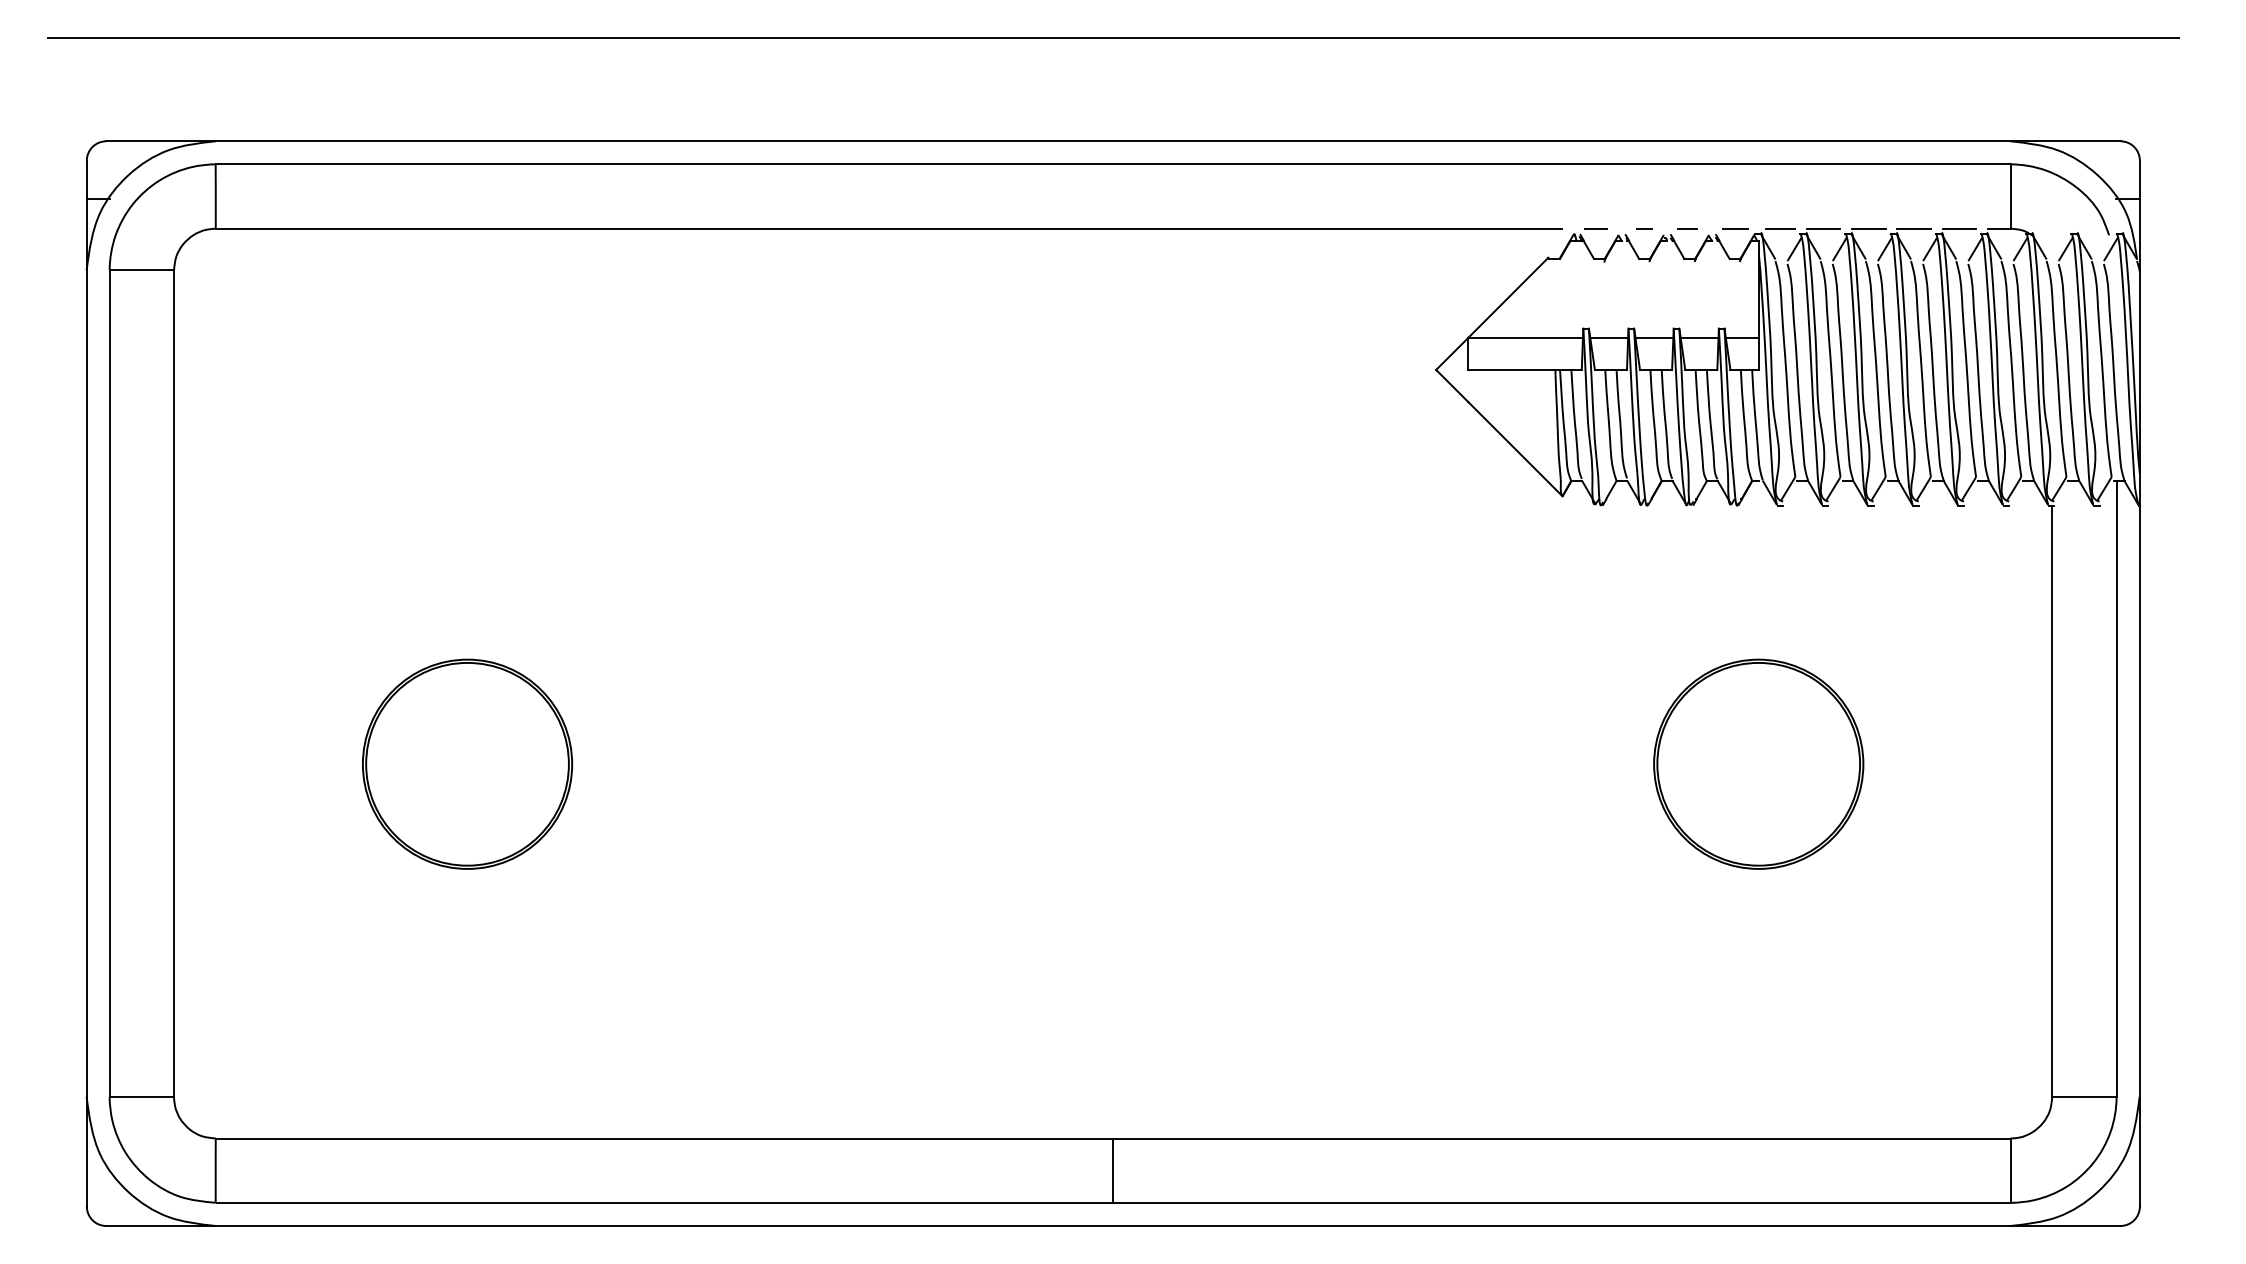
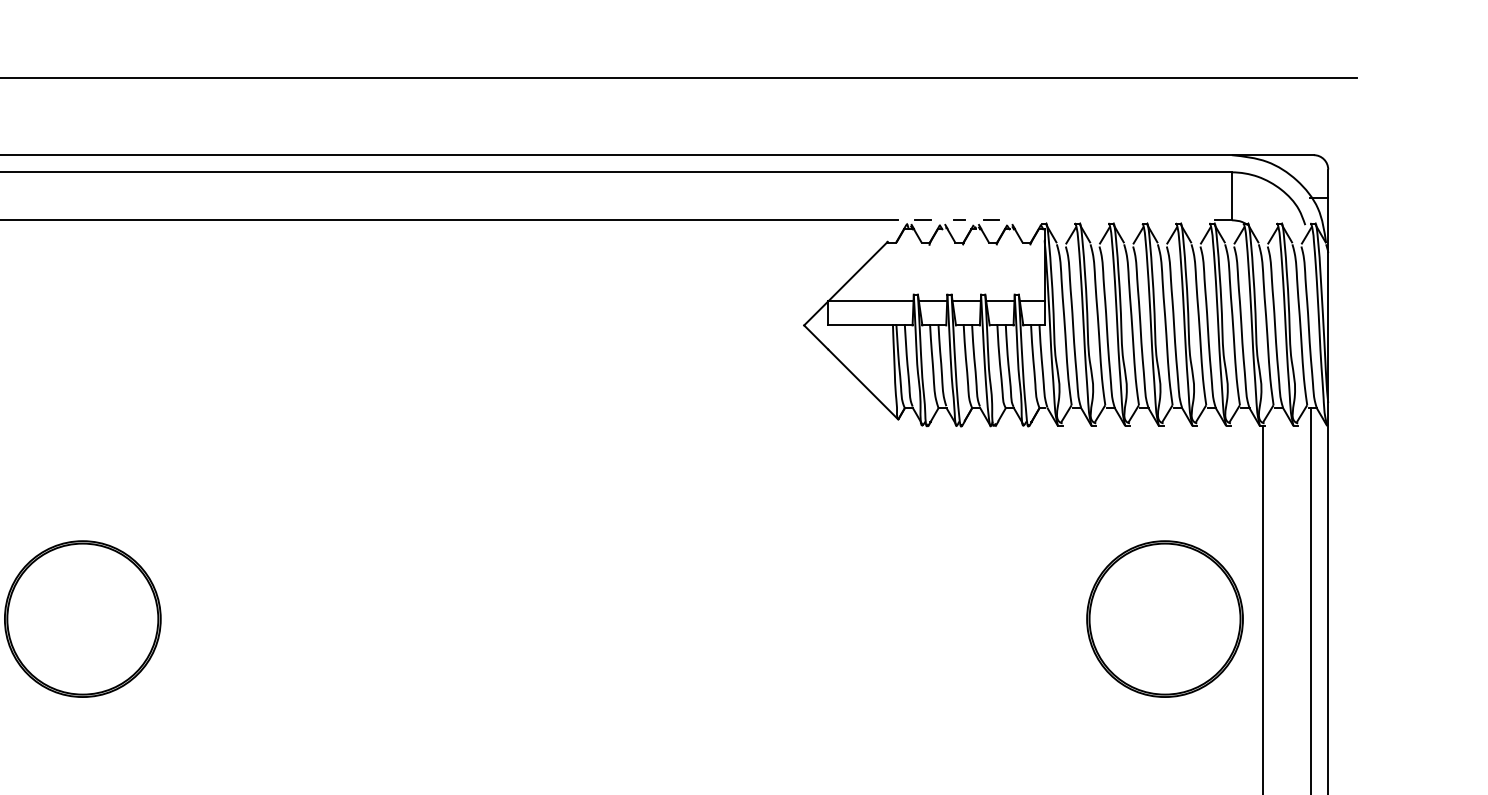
line: (1735, 228) -> (1027, 220), removed
line: (1780, 228) -> (1060, 220), removed
line: (1823, 228) -> (1092, 220), removed
line: (1868, 228) -> (1126, 220), removed
line: (1913, 228) -> (1159, 220), removed
line: (1959, 228) -> (1193, 220), removed
part: (1758, 763) -> (1164, 618), moved

